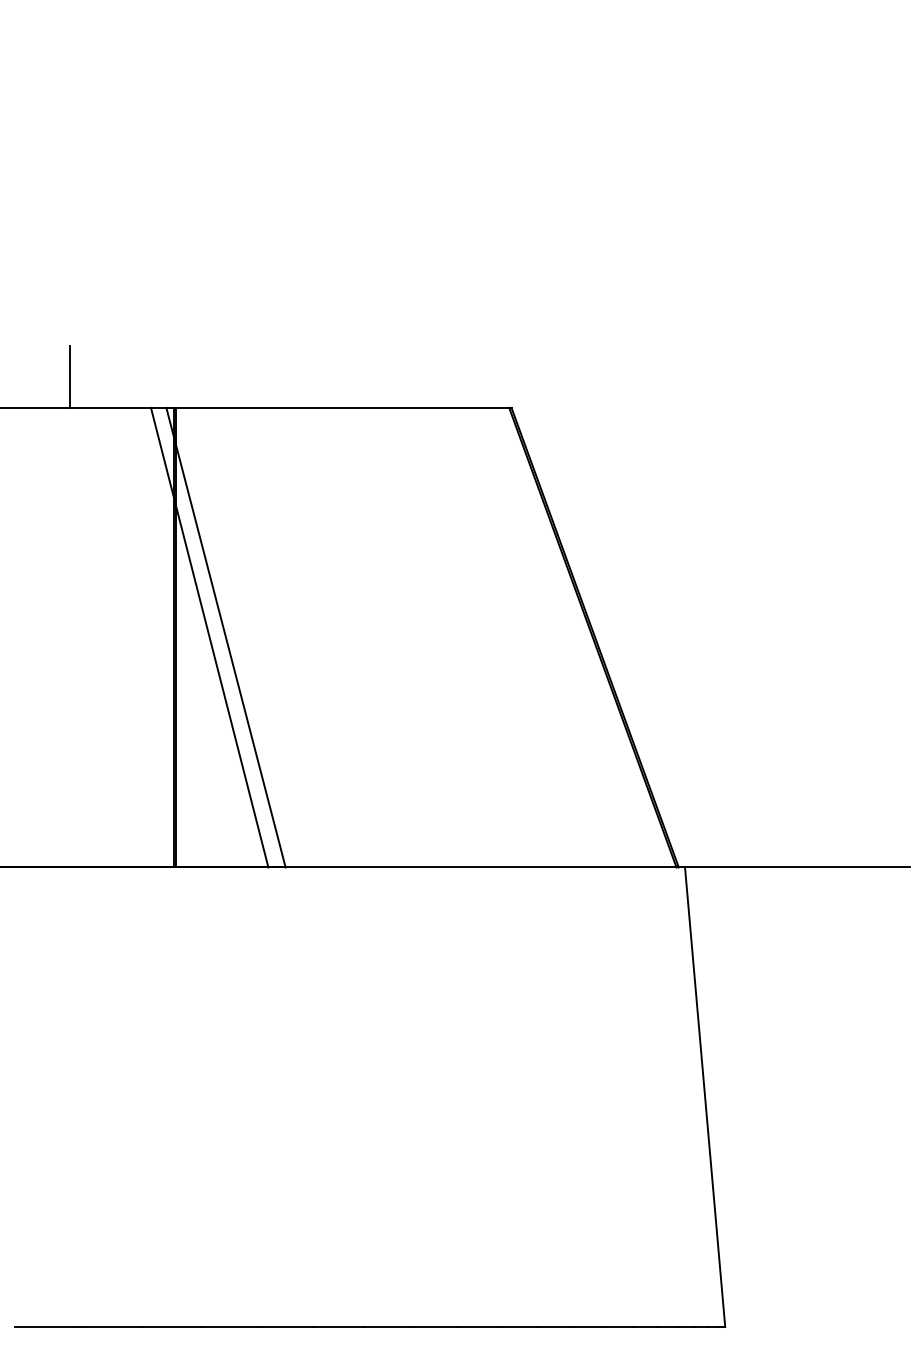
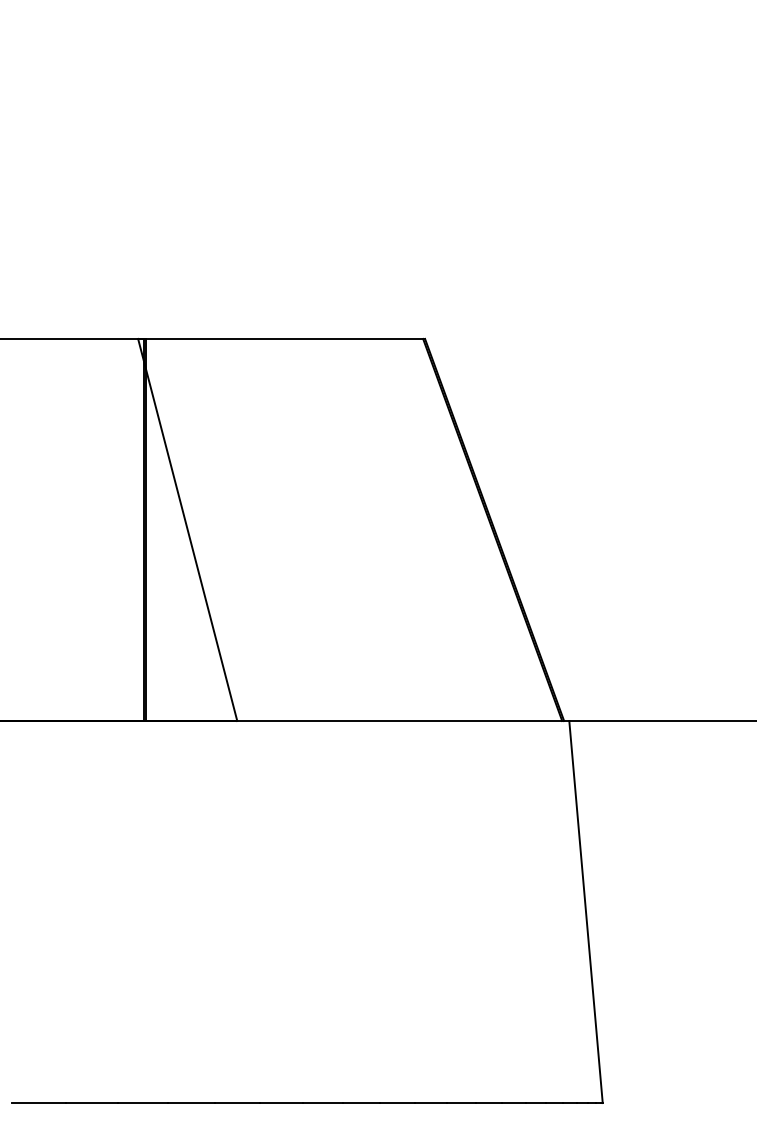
line: (70, 376) -> (58, 312), removed
line: (208, 637) -> (173, 529), removed

